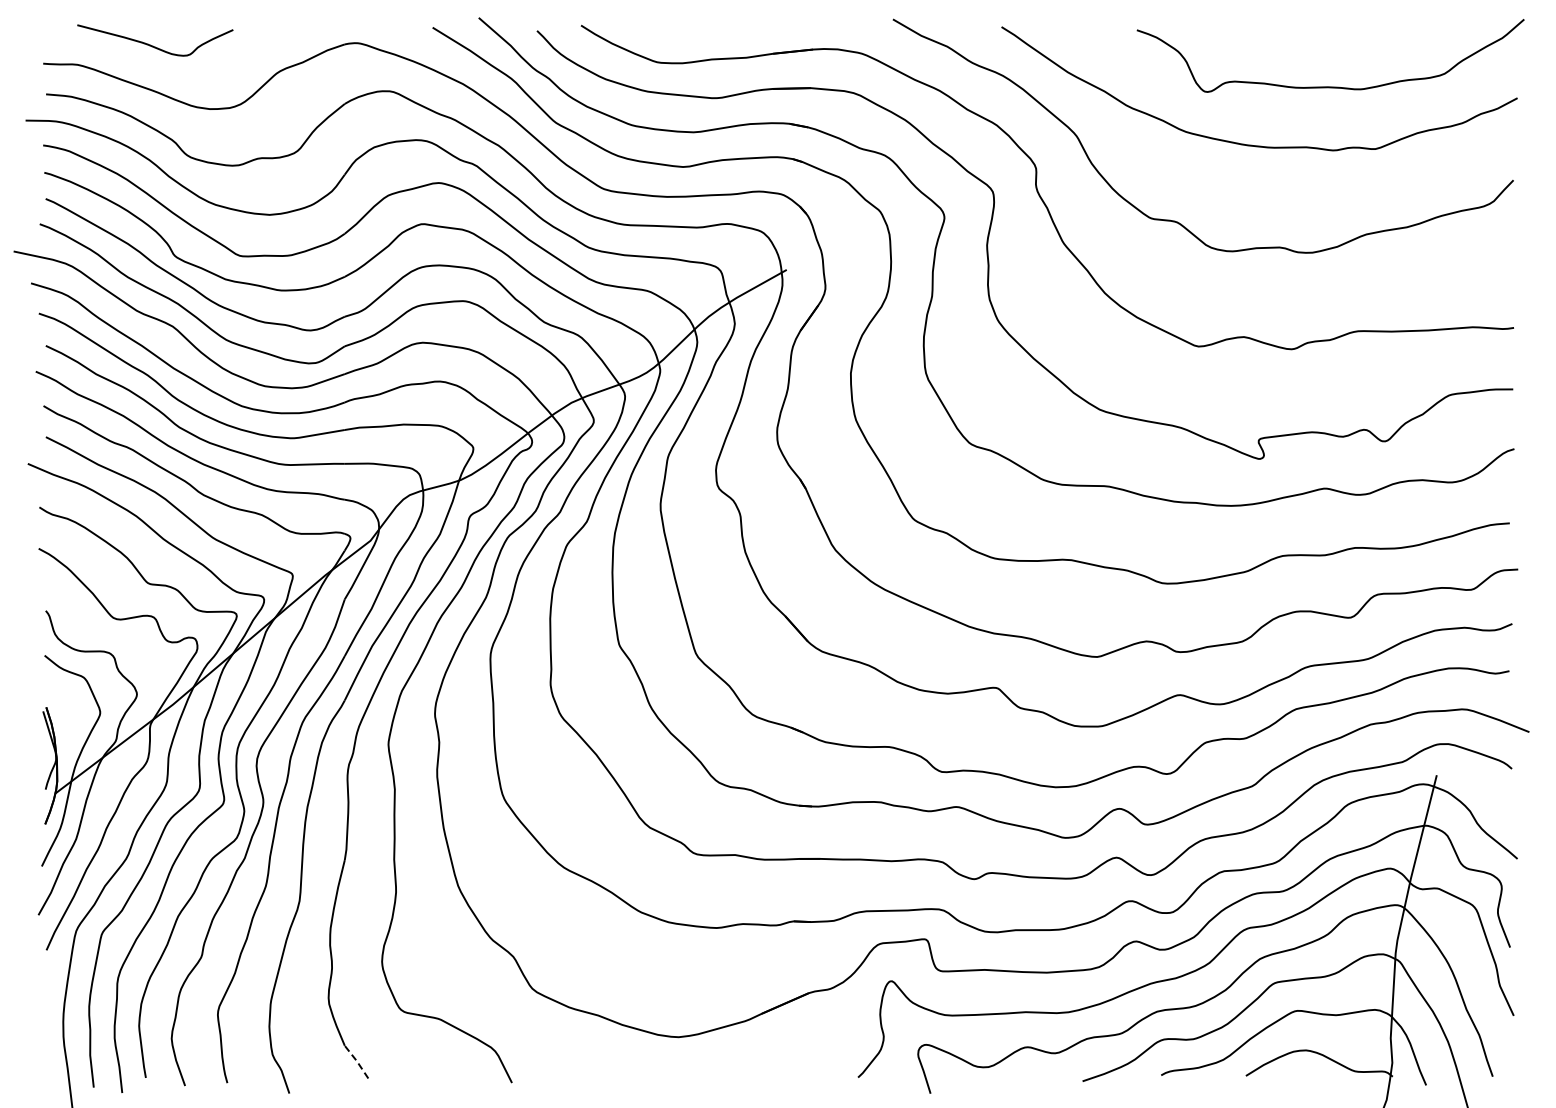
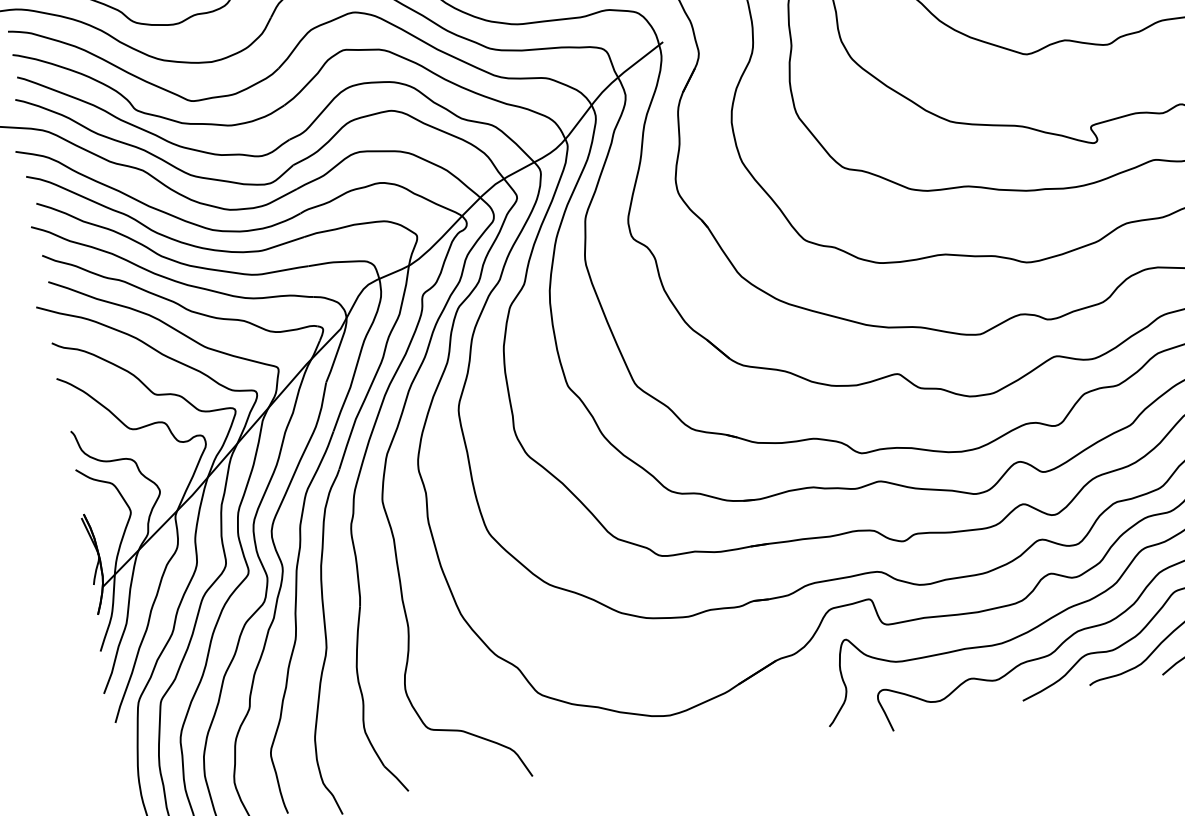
line: (356, 1060) -> (396, 777), dashed -> solid

